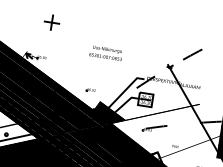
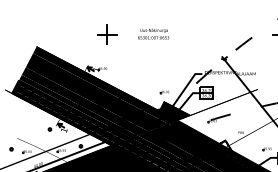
part: (51, 22) -> (106, 34), size x1.4
text: (106, 52) -> (153, 33), moved
part: (90, 90) -> (164, 92), moved

